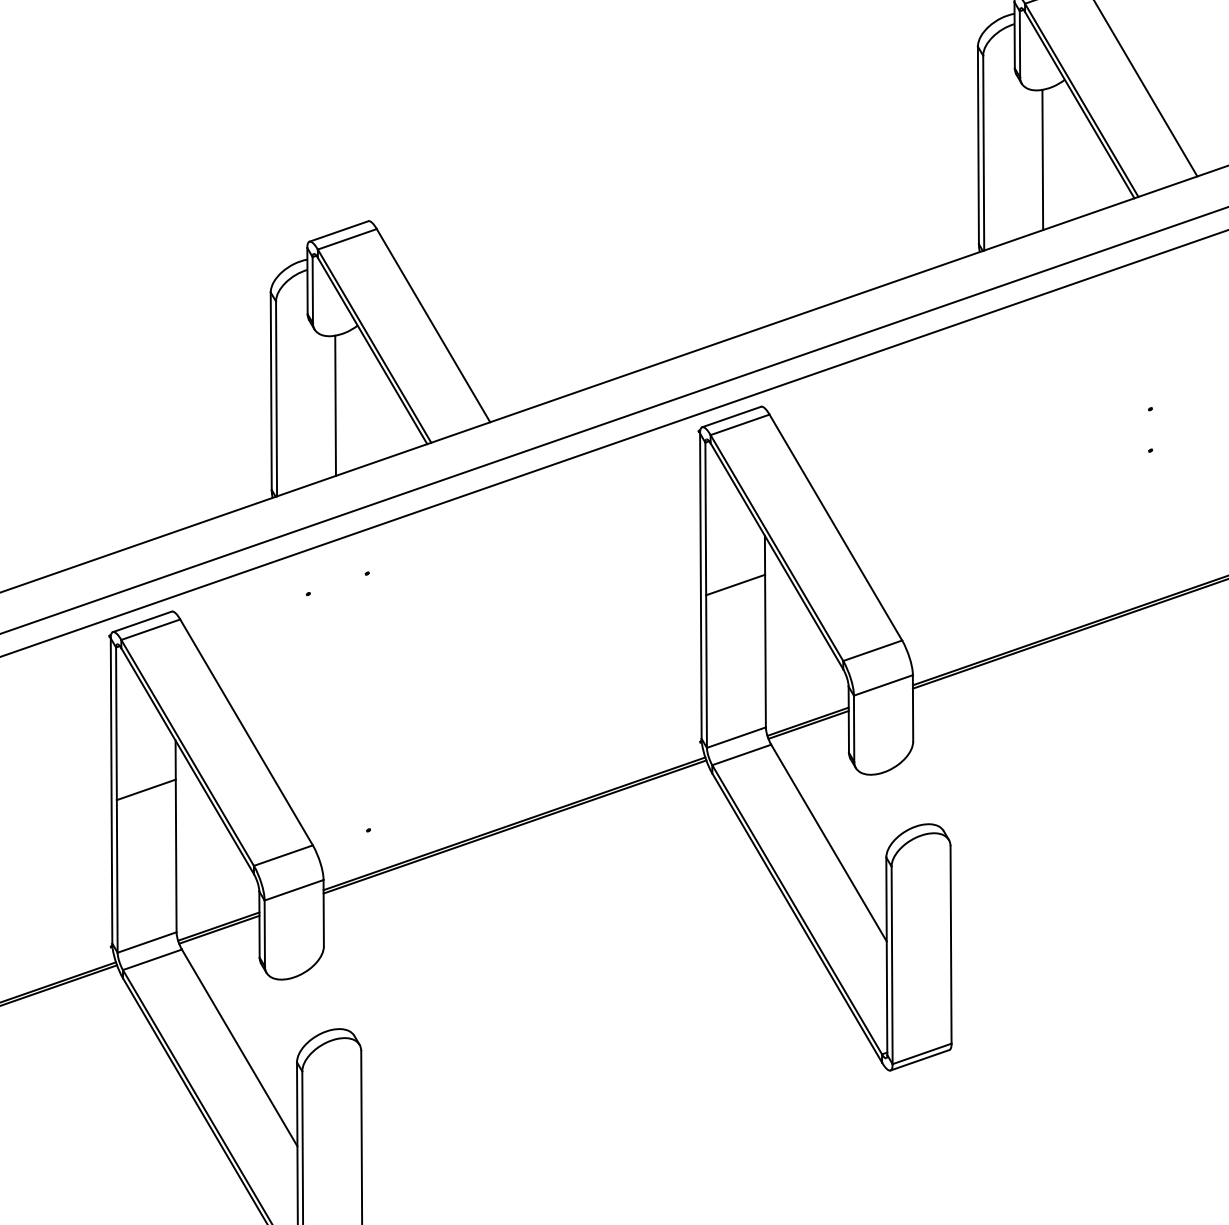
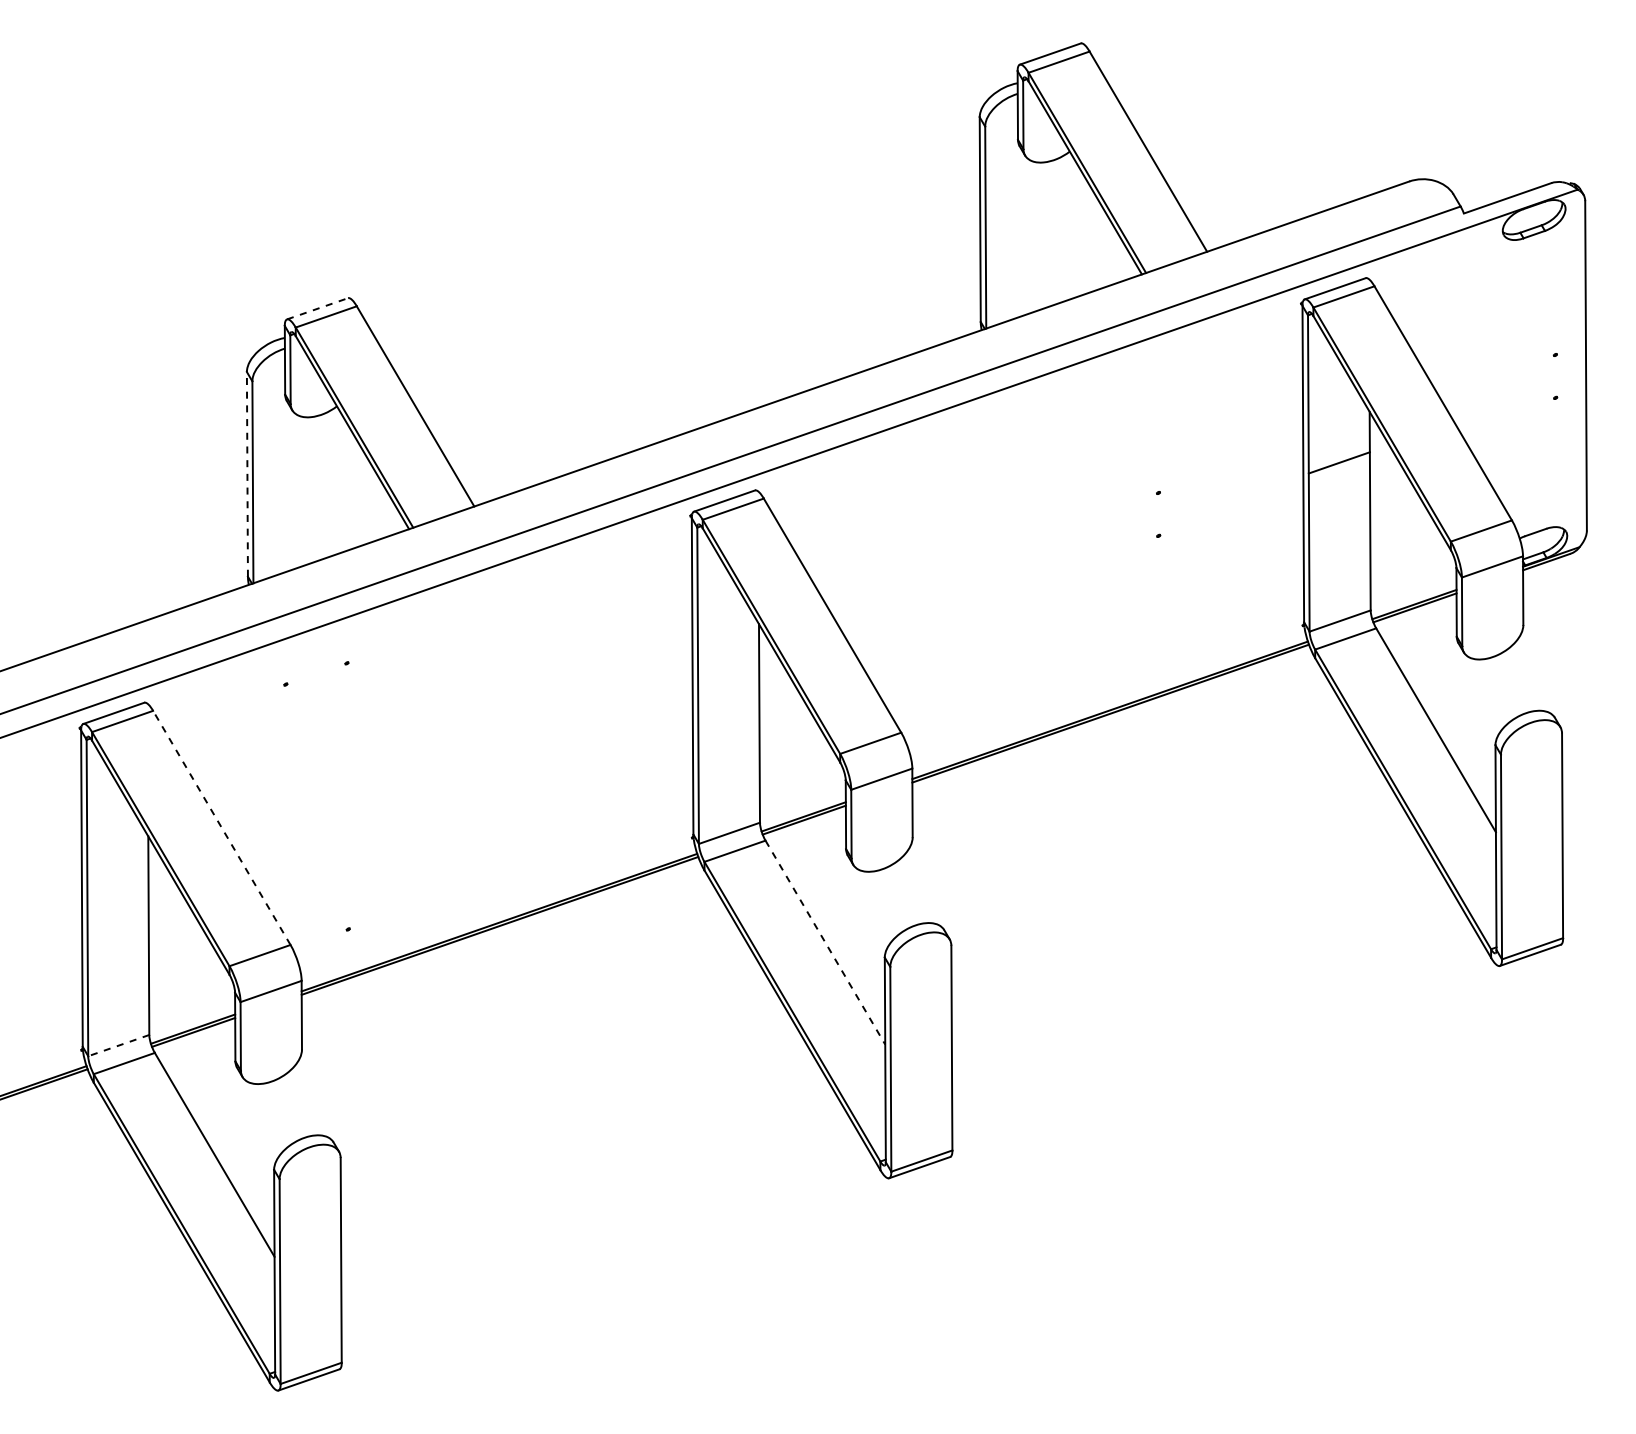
line: (1042, 159) -> (1046, 234), removed
line: (339, 231) -> (318, 308), solid -> dashed
line: (271, 390) -> (247, 473), solid -> dashed
line: (335, 405) -> (313, 489), removed
line: (735, 584) -> (728, 674), removed
line: (246, 732) -> (221, 827), solid -> dashed
line: (145, 789) -> (117, 887), removed
line: (829, 843) -> (825, 943), solid -> dashed
line: (146, 942) -> (118, 1045), solid -> dashed

